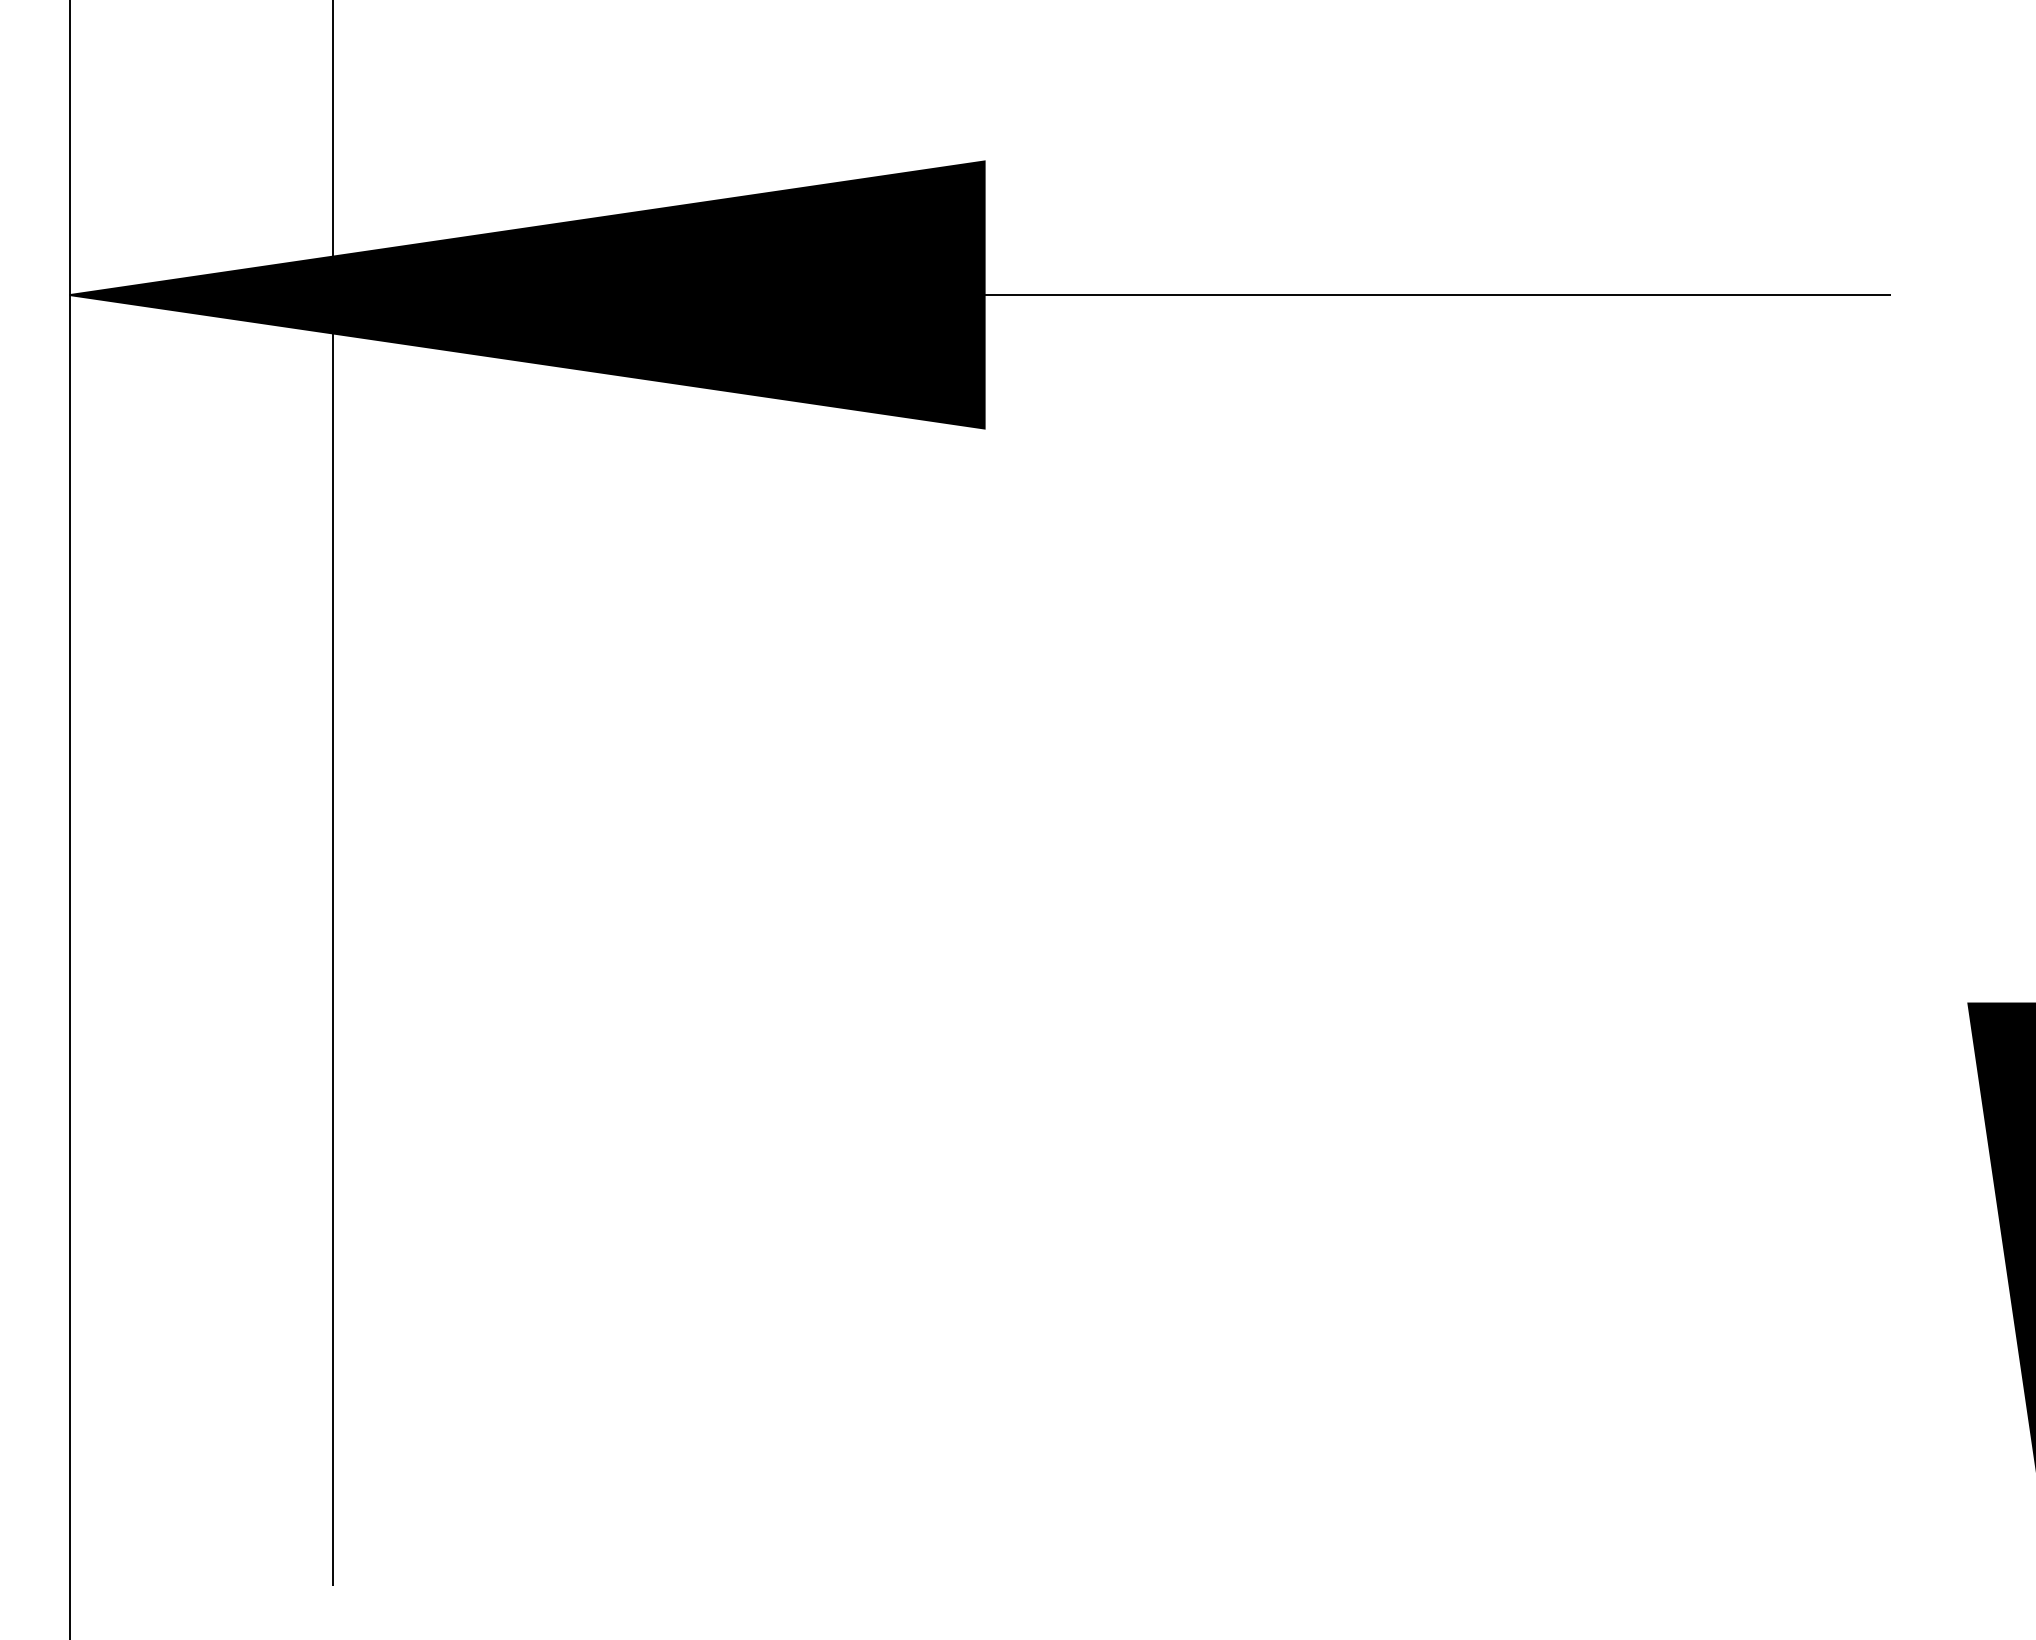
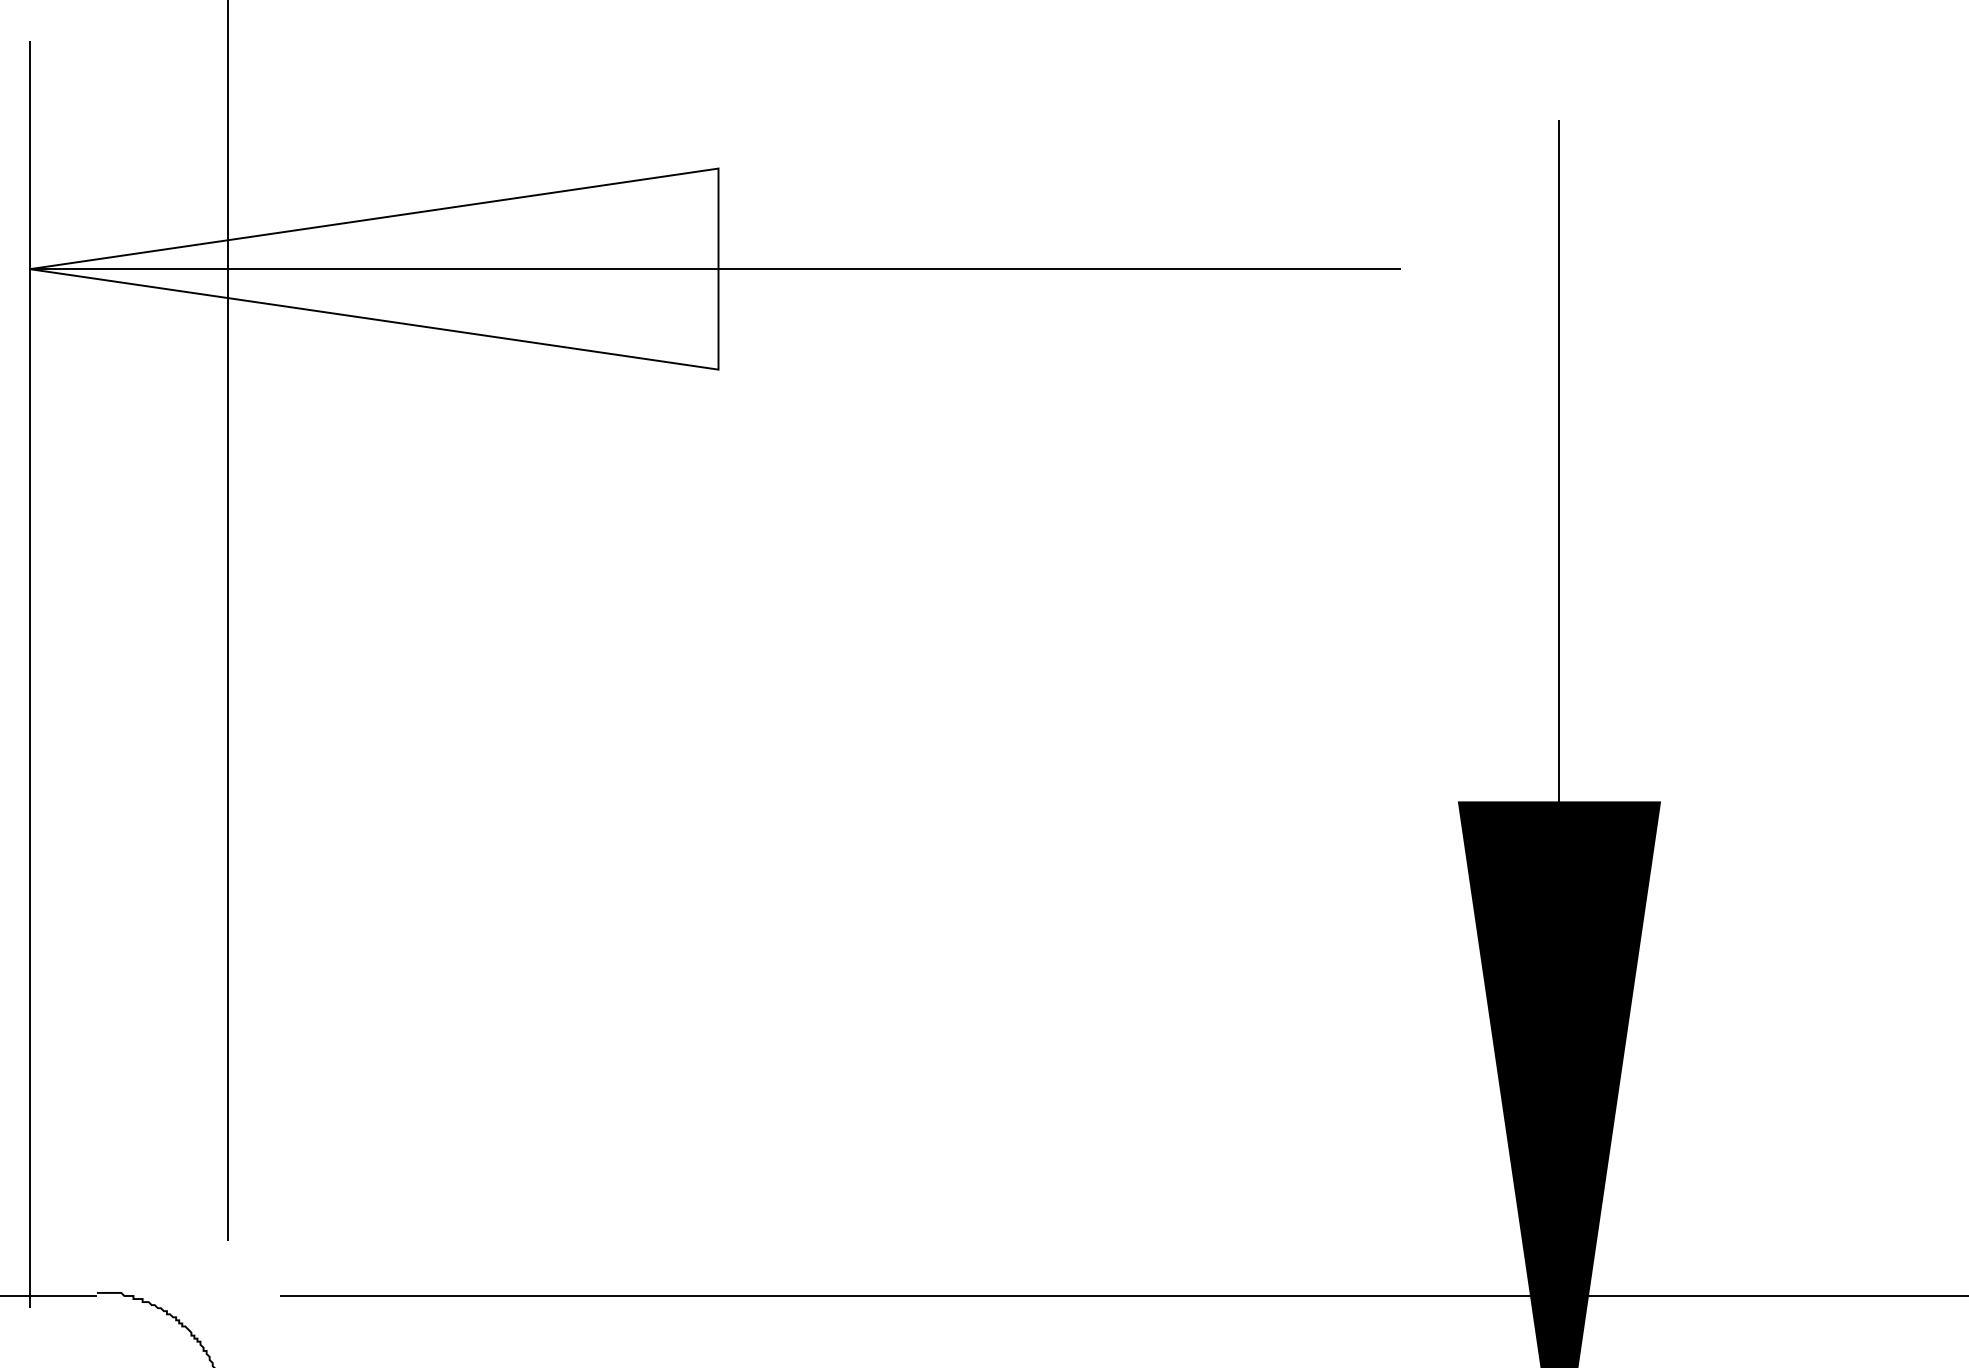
fill: (526, 294) -> (373, 268), removed

